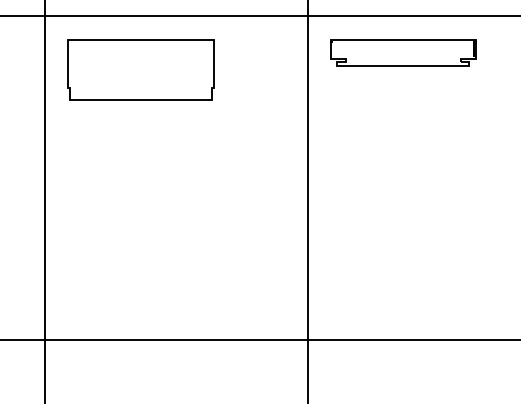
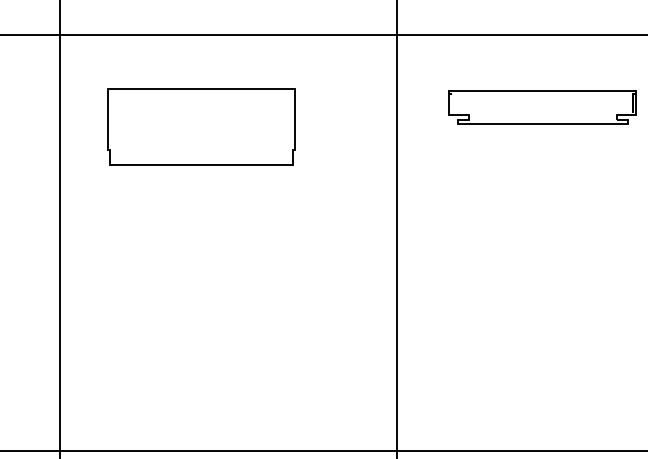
part: (403, 52) -> (543, 107), moved
part: (140, 69) -> (201, 126), moved

